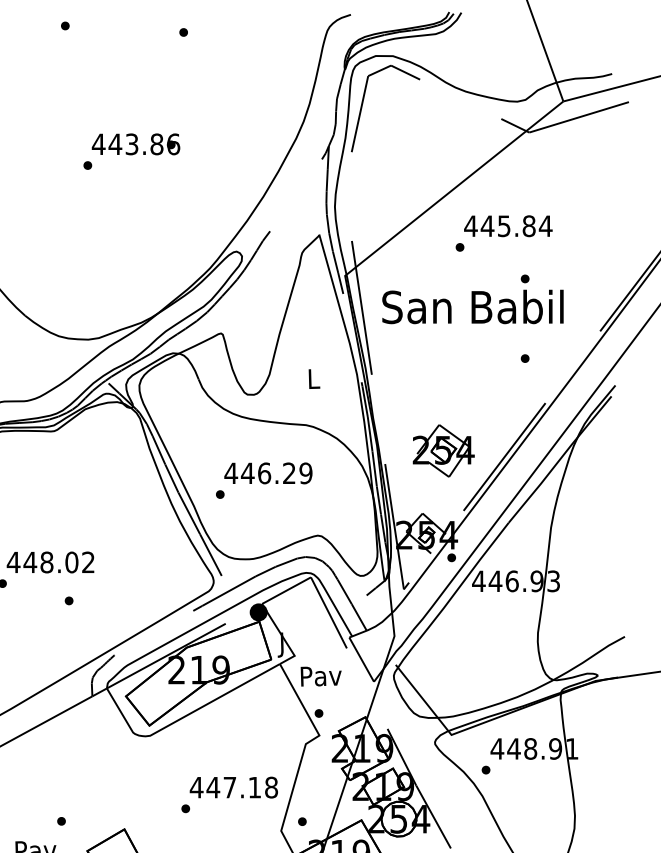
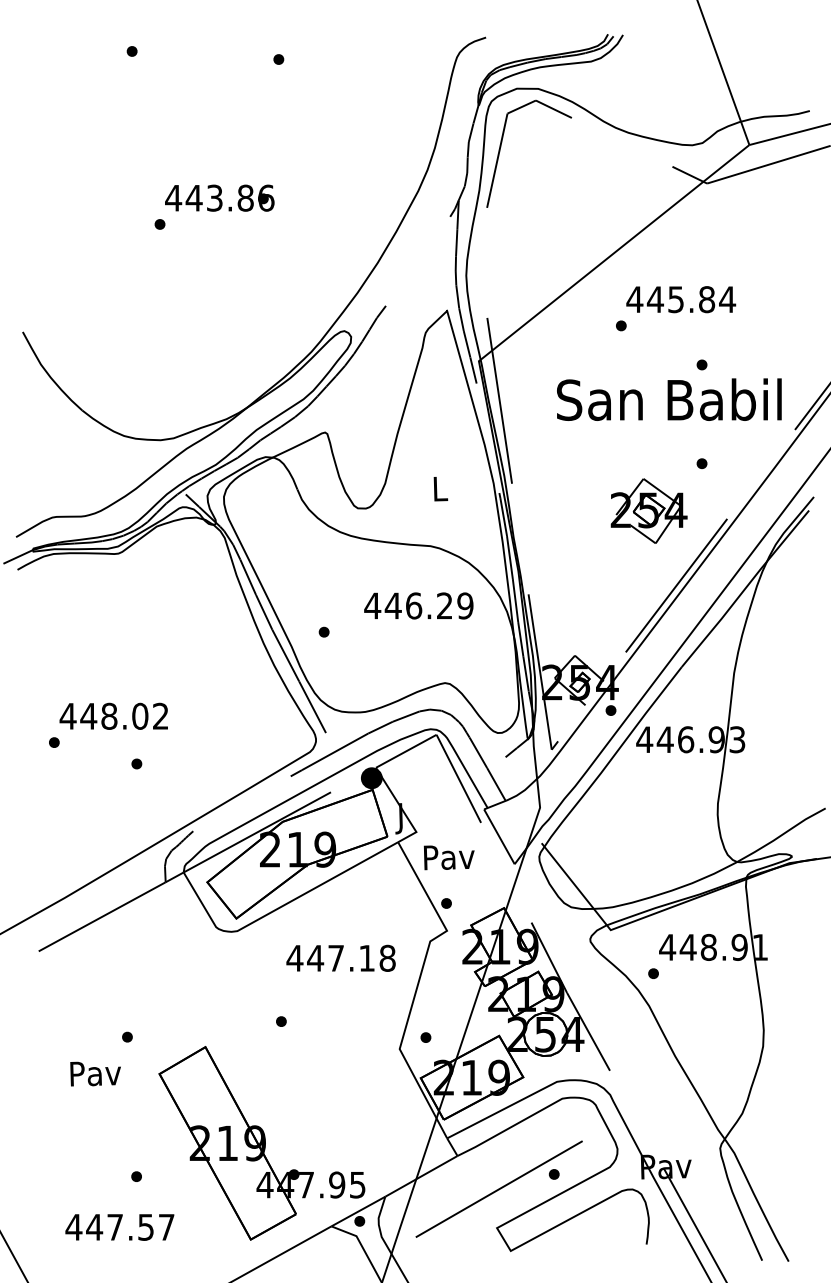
text: (473, 306) -> (669, 399), moved
part: (443, 450) -> (648, 510), moved
text: (268, 473) -> (418, 605), moved
text: (233, 786) -> (340, 957), moved

